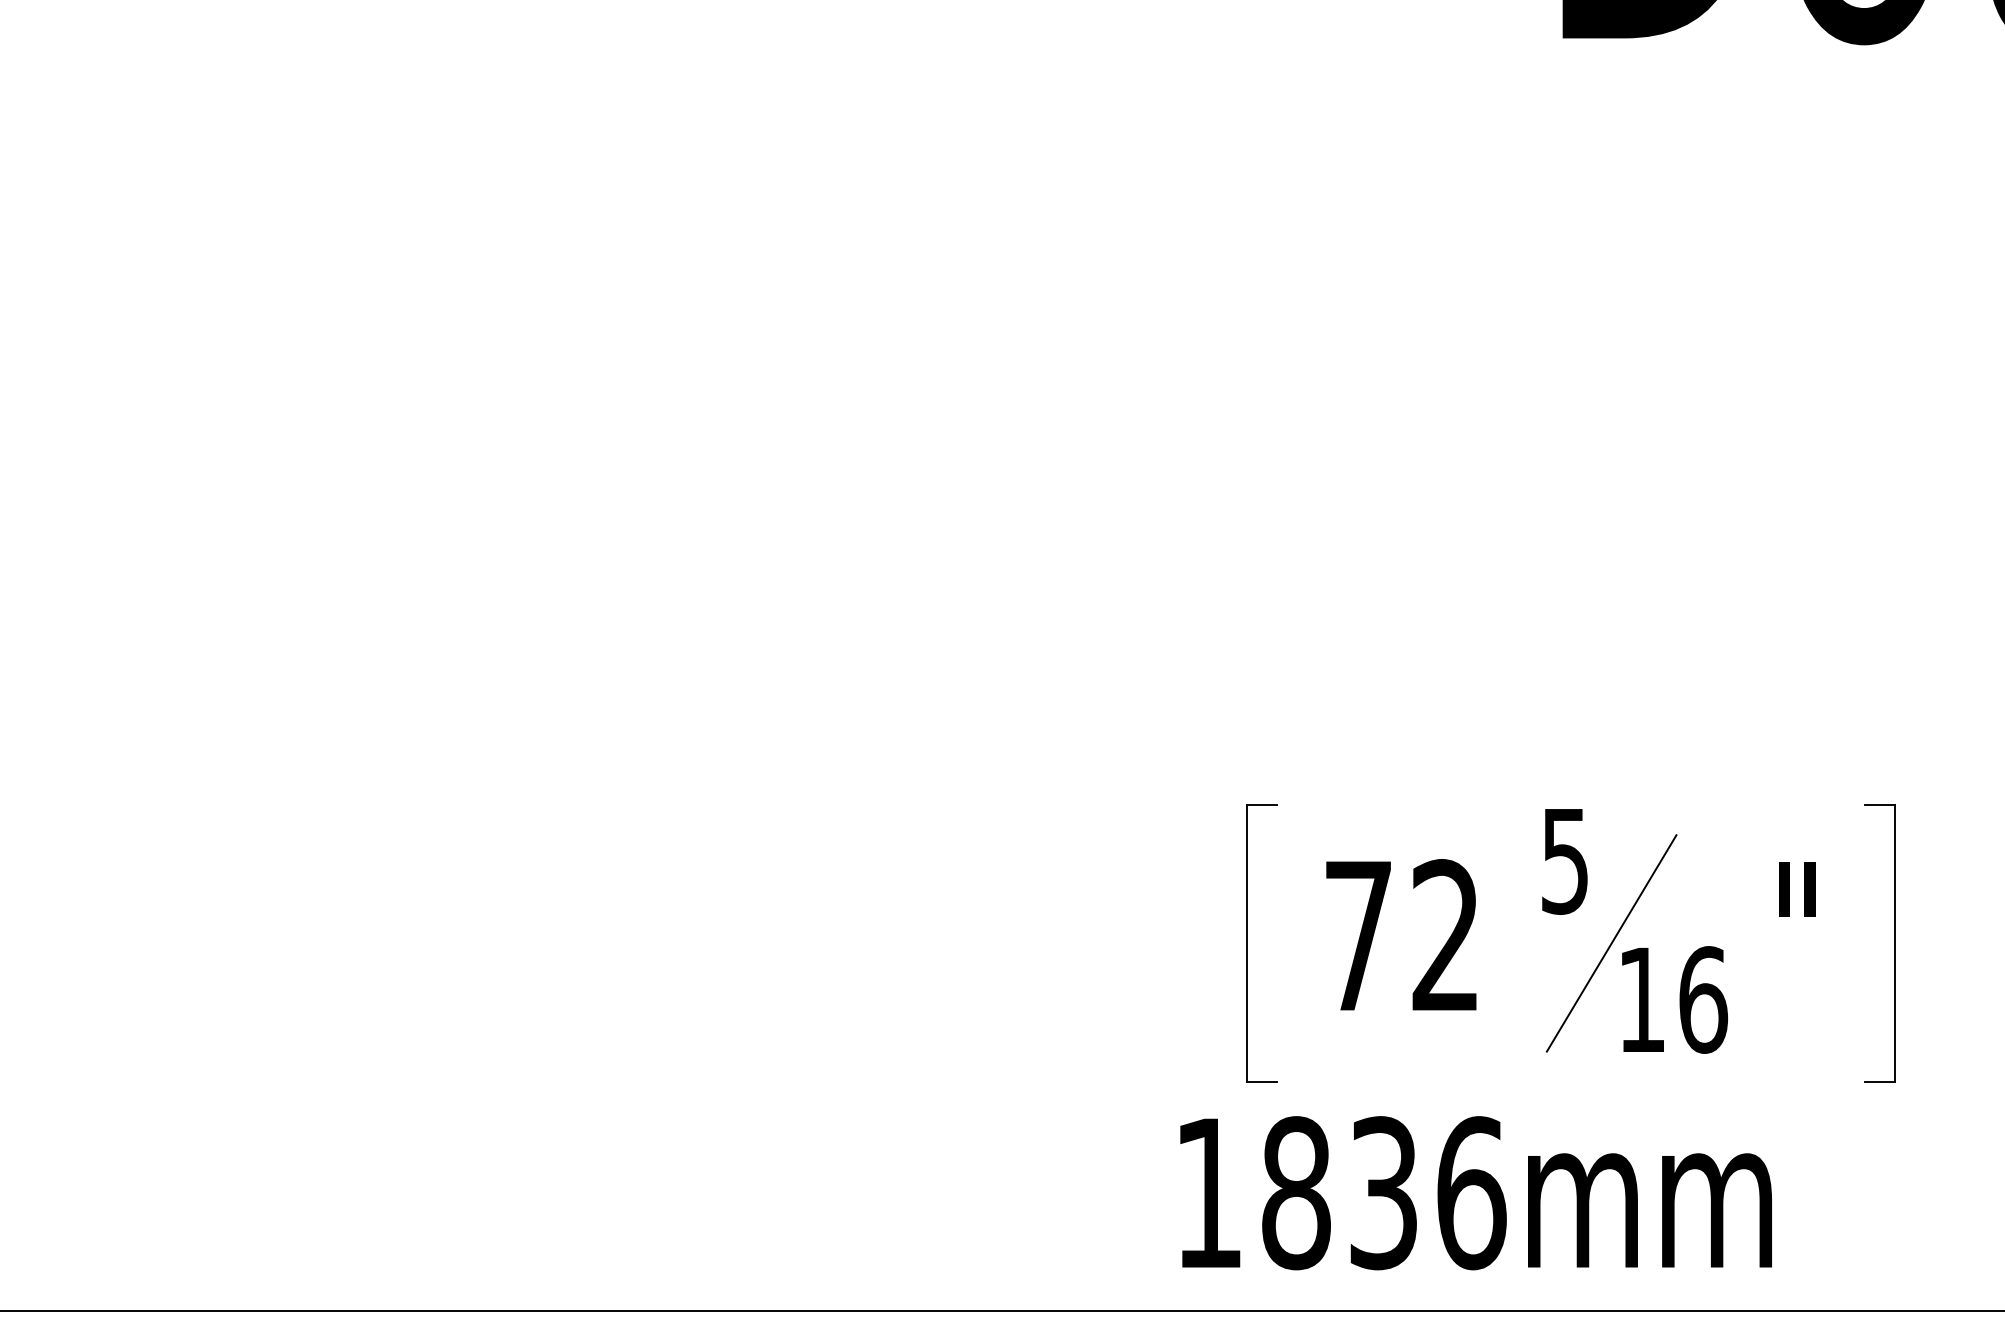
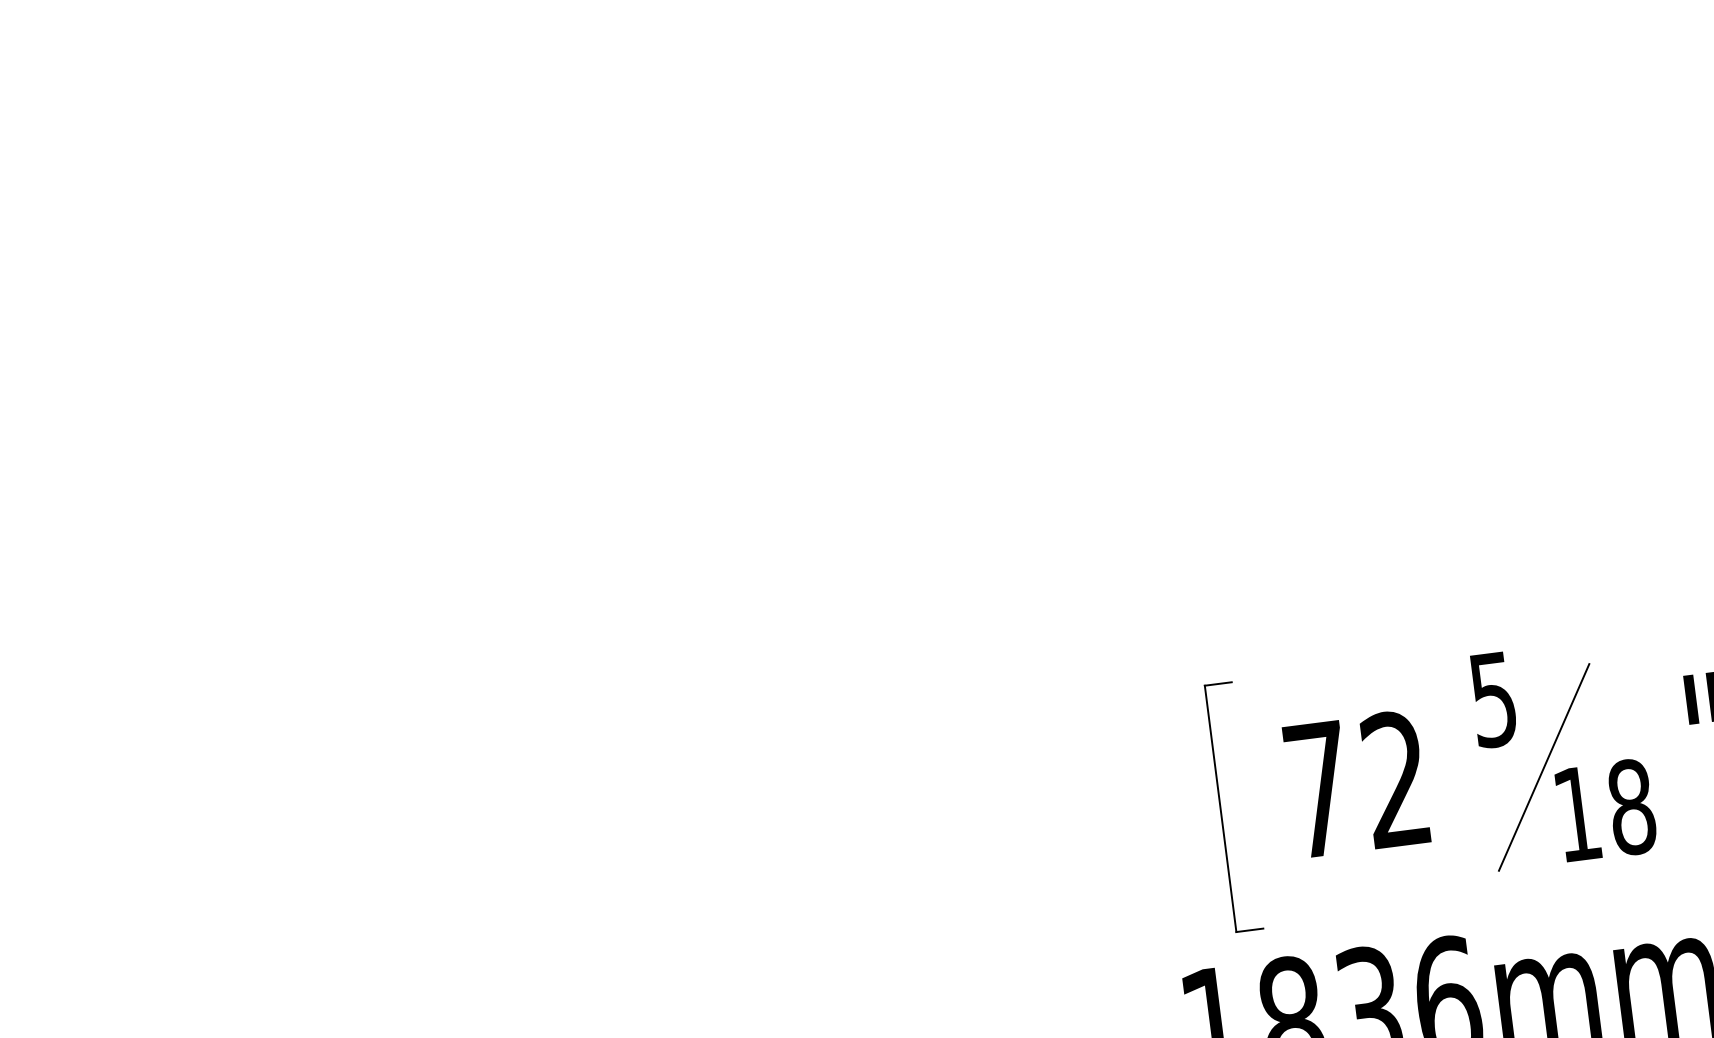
text: (1703, 999) -> (1631, 806), 16 -> 18

